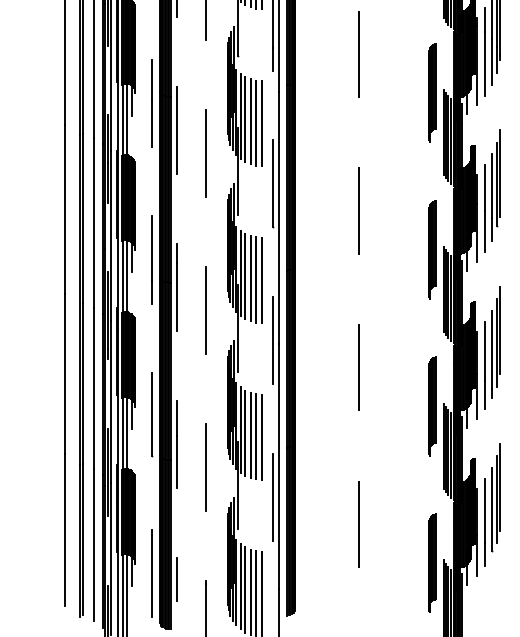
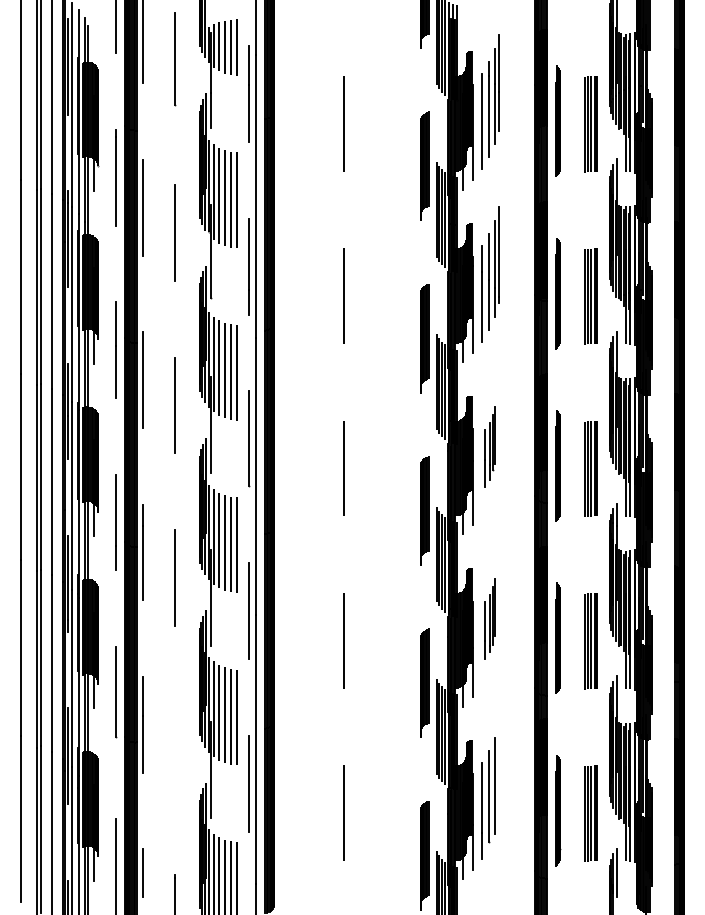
part: (492, 190) -> (490, 446), size x0.6
part: (492, 347) -> (490, 618), size x0.6
line: (204, 466) -> (174, 749), removed
line: (499, 487) -> (498, 772), removed

